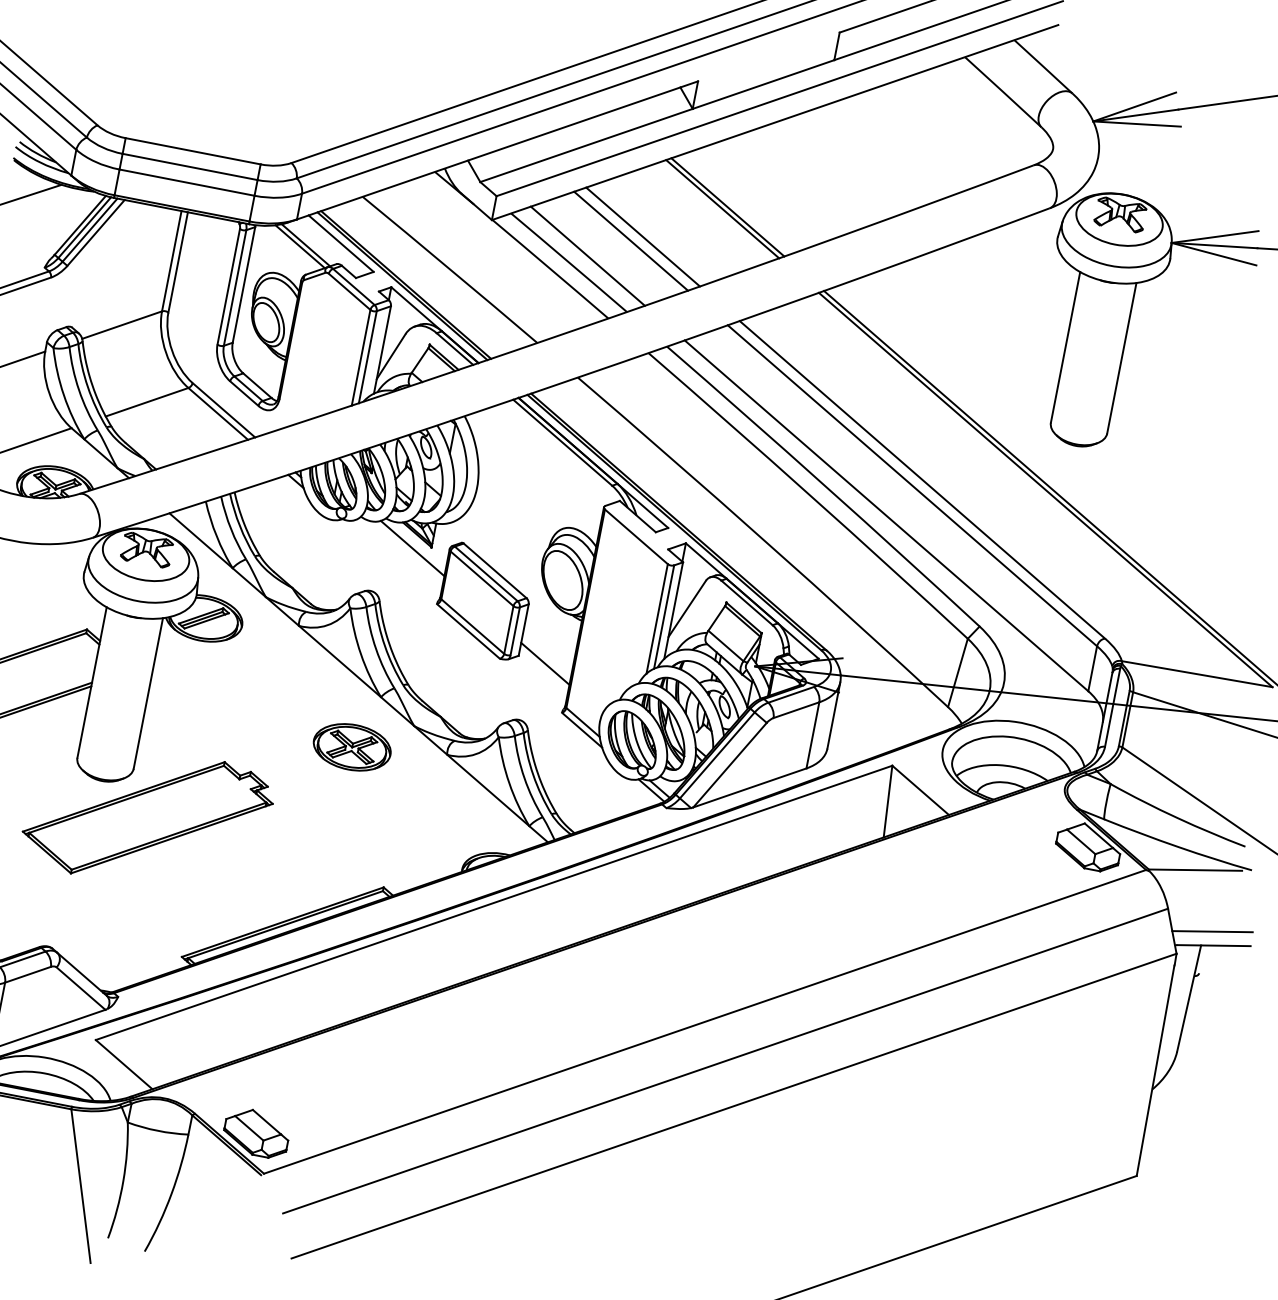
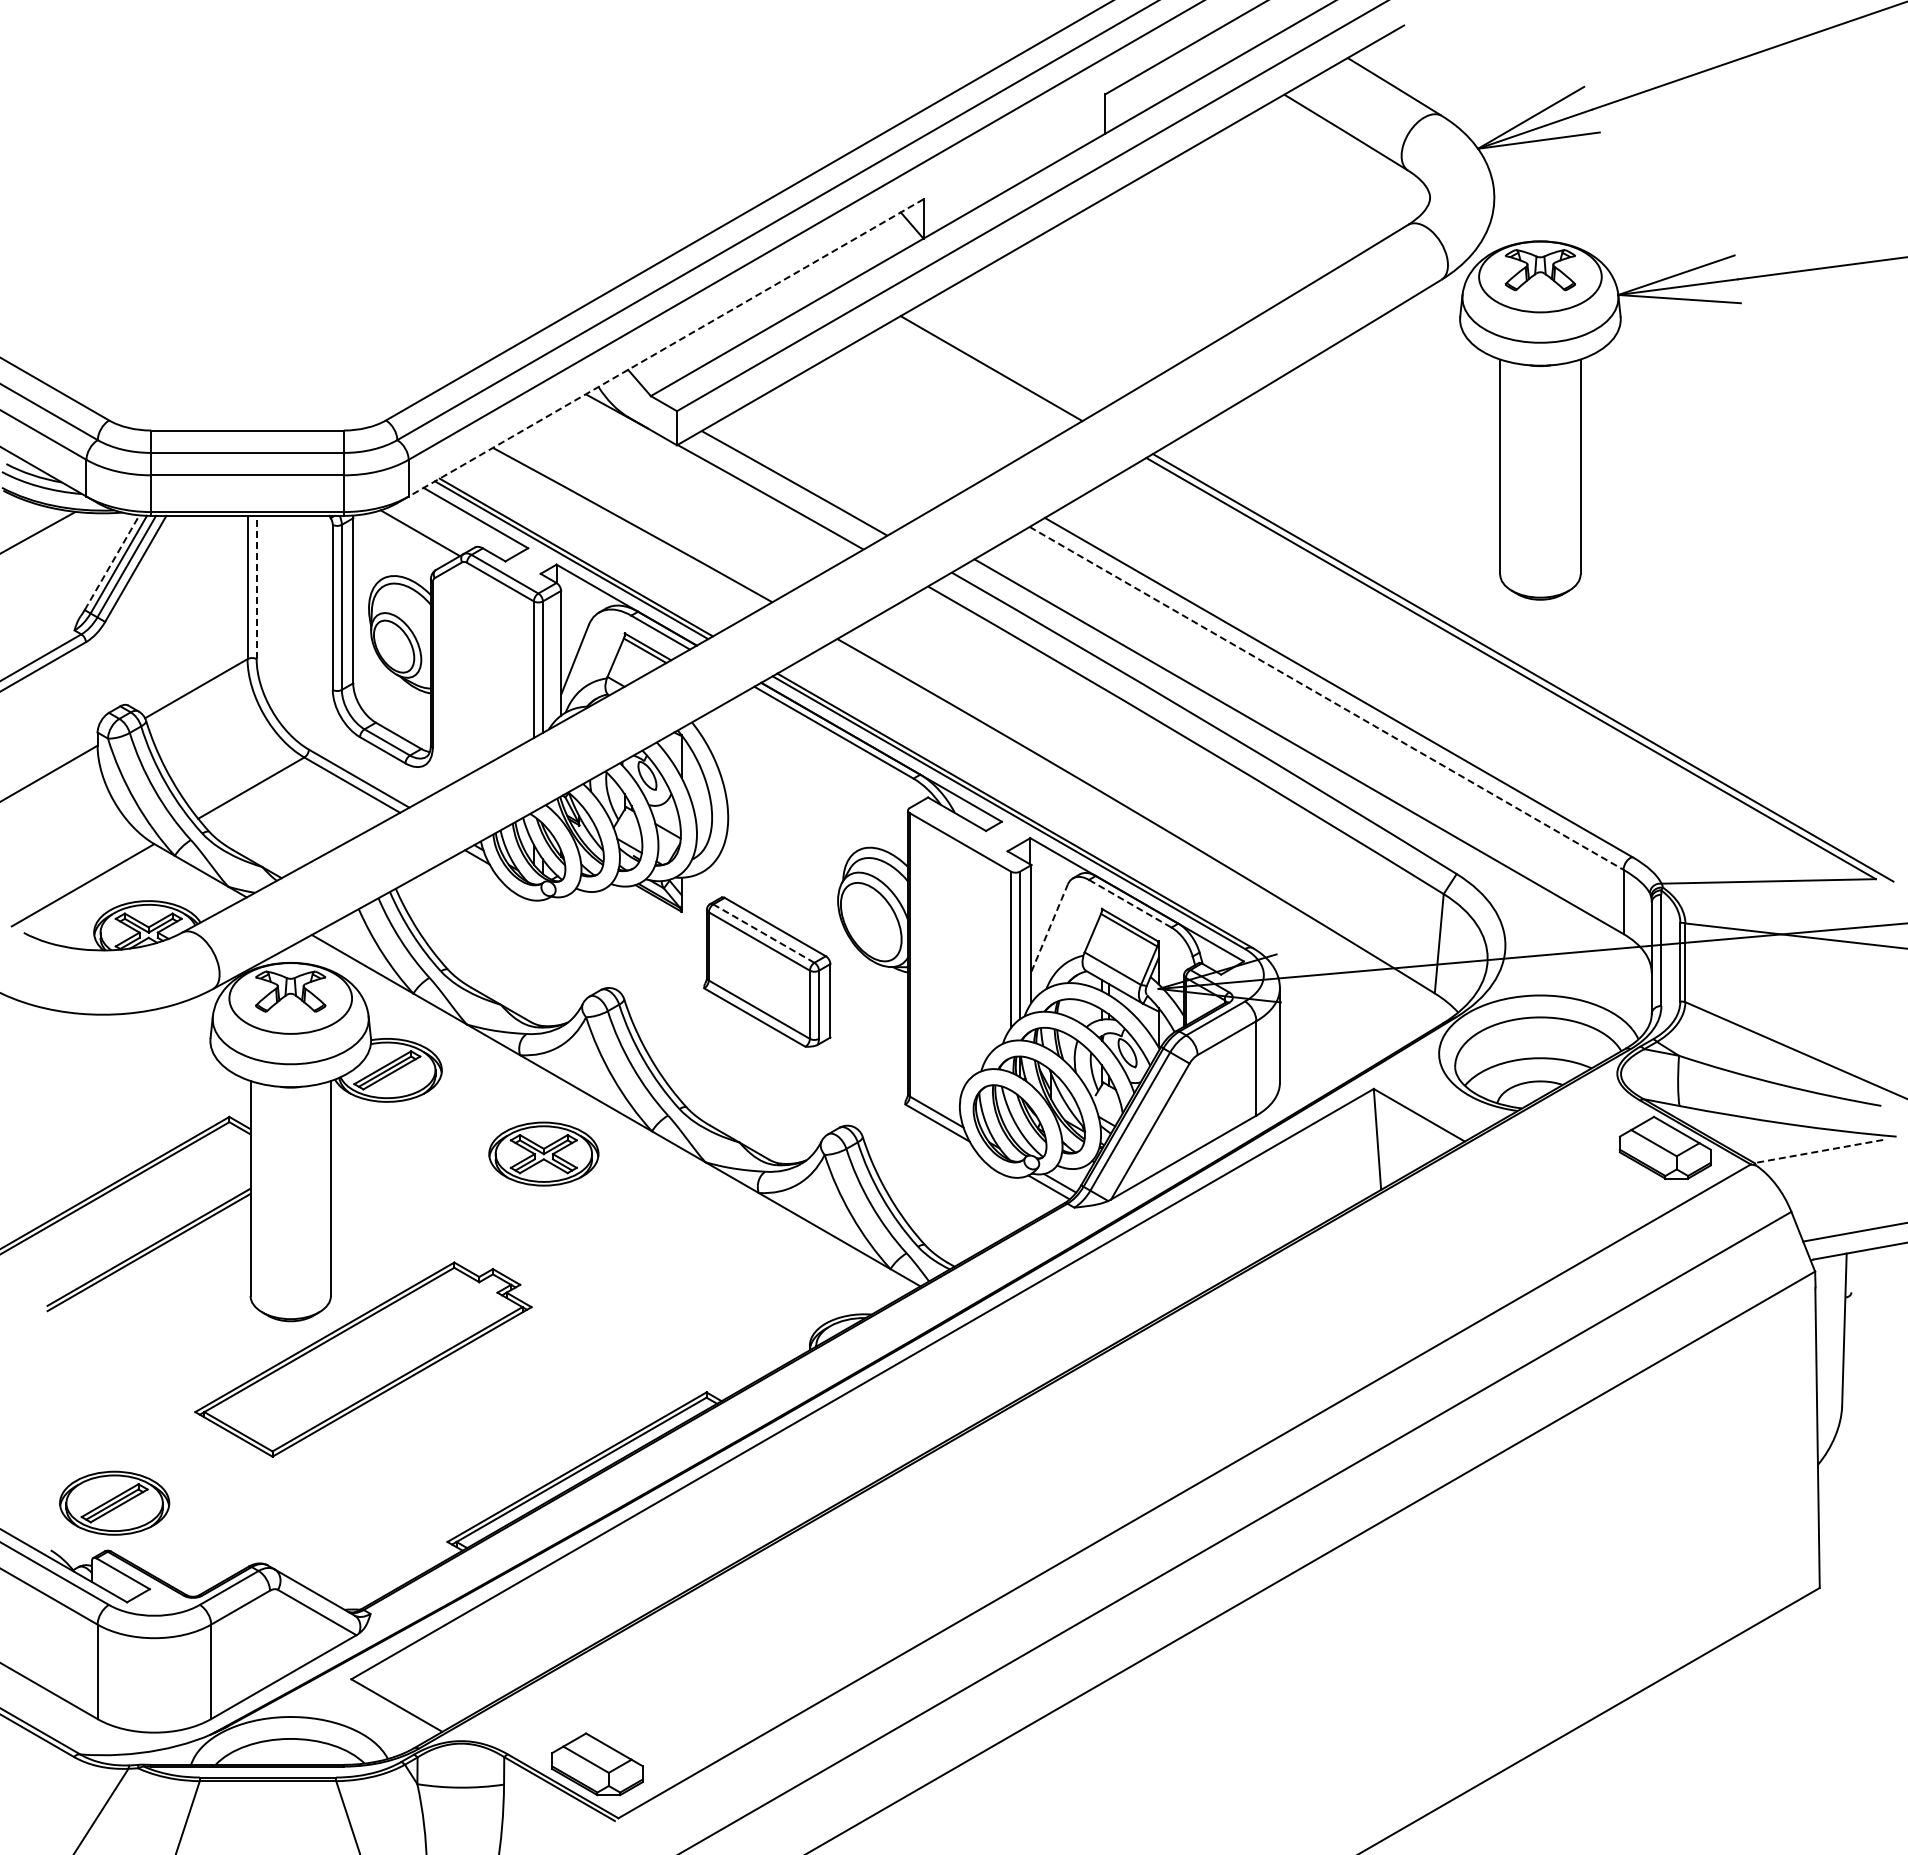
line: (497, 150) -> (665, 348), solid -> dashed
line: (728, 207) -> (998, 364), removed
line: (80, 225) -> (112, 562), solid -> dashed
line: (643, 237) -> (889, 428), removed
line: (630, 241) -> (873, 437), removed
line: (305, 245) -> (427, 529), removed
line: (587, 256) -> (818, 469), removed
line: (178, 262) -> (256, 587), solid -> dashed
line: (912, 485) -> (1326, 698), solid -> dashed
line: (412, 547) -> (655, 917), removed
line: (486, 573) -> (763, 933), solid -> dashed
line: (747, 602) -> (1130, 903), solid -> dashed
line: (687, 608) -> (1049, 927), solid -> dashed
line: (545, 663) -> (869, 1041), removed
part: (352, 746) -> (543, 1153), moved
line: (1195, 870) -> (1818, 1151), solid -> dashed

